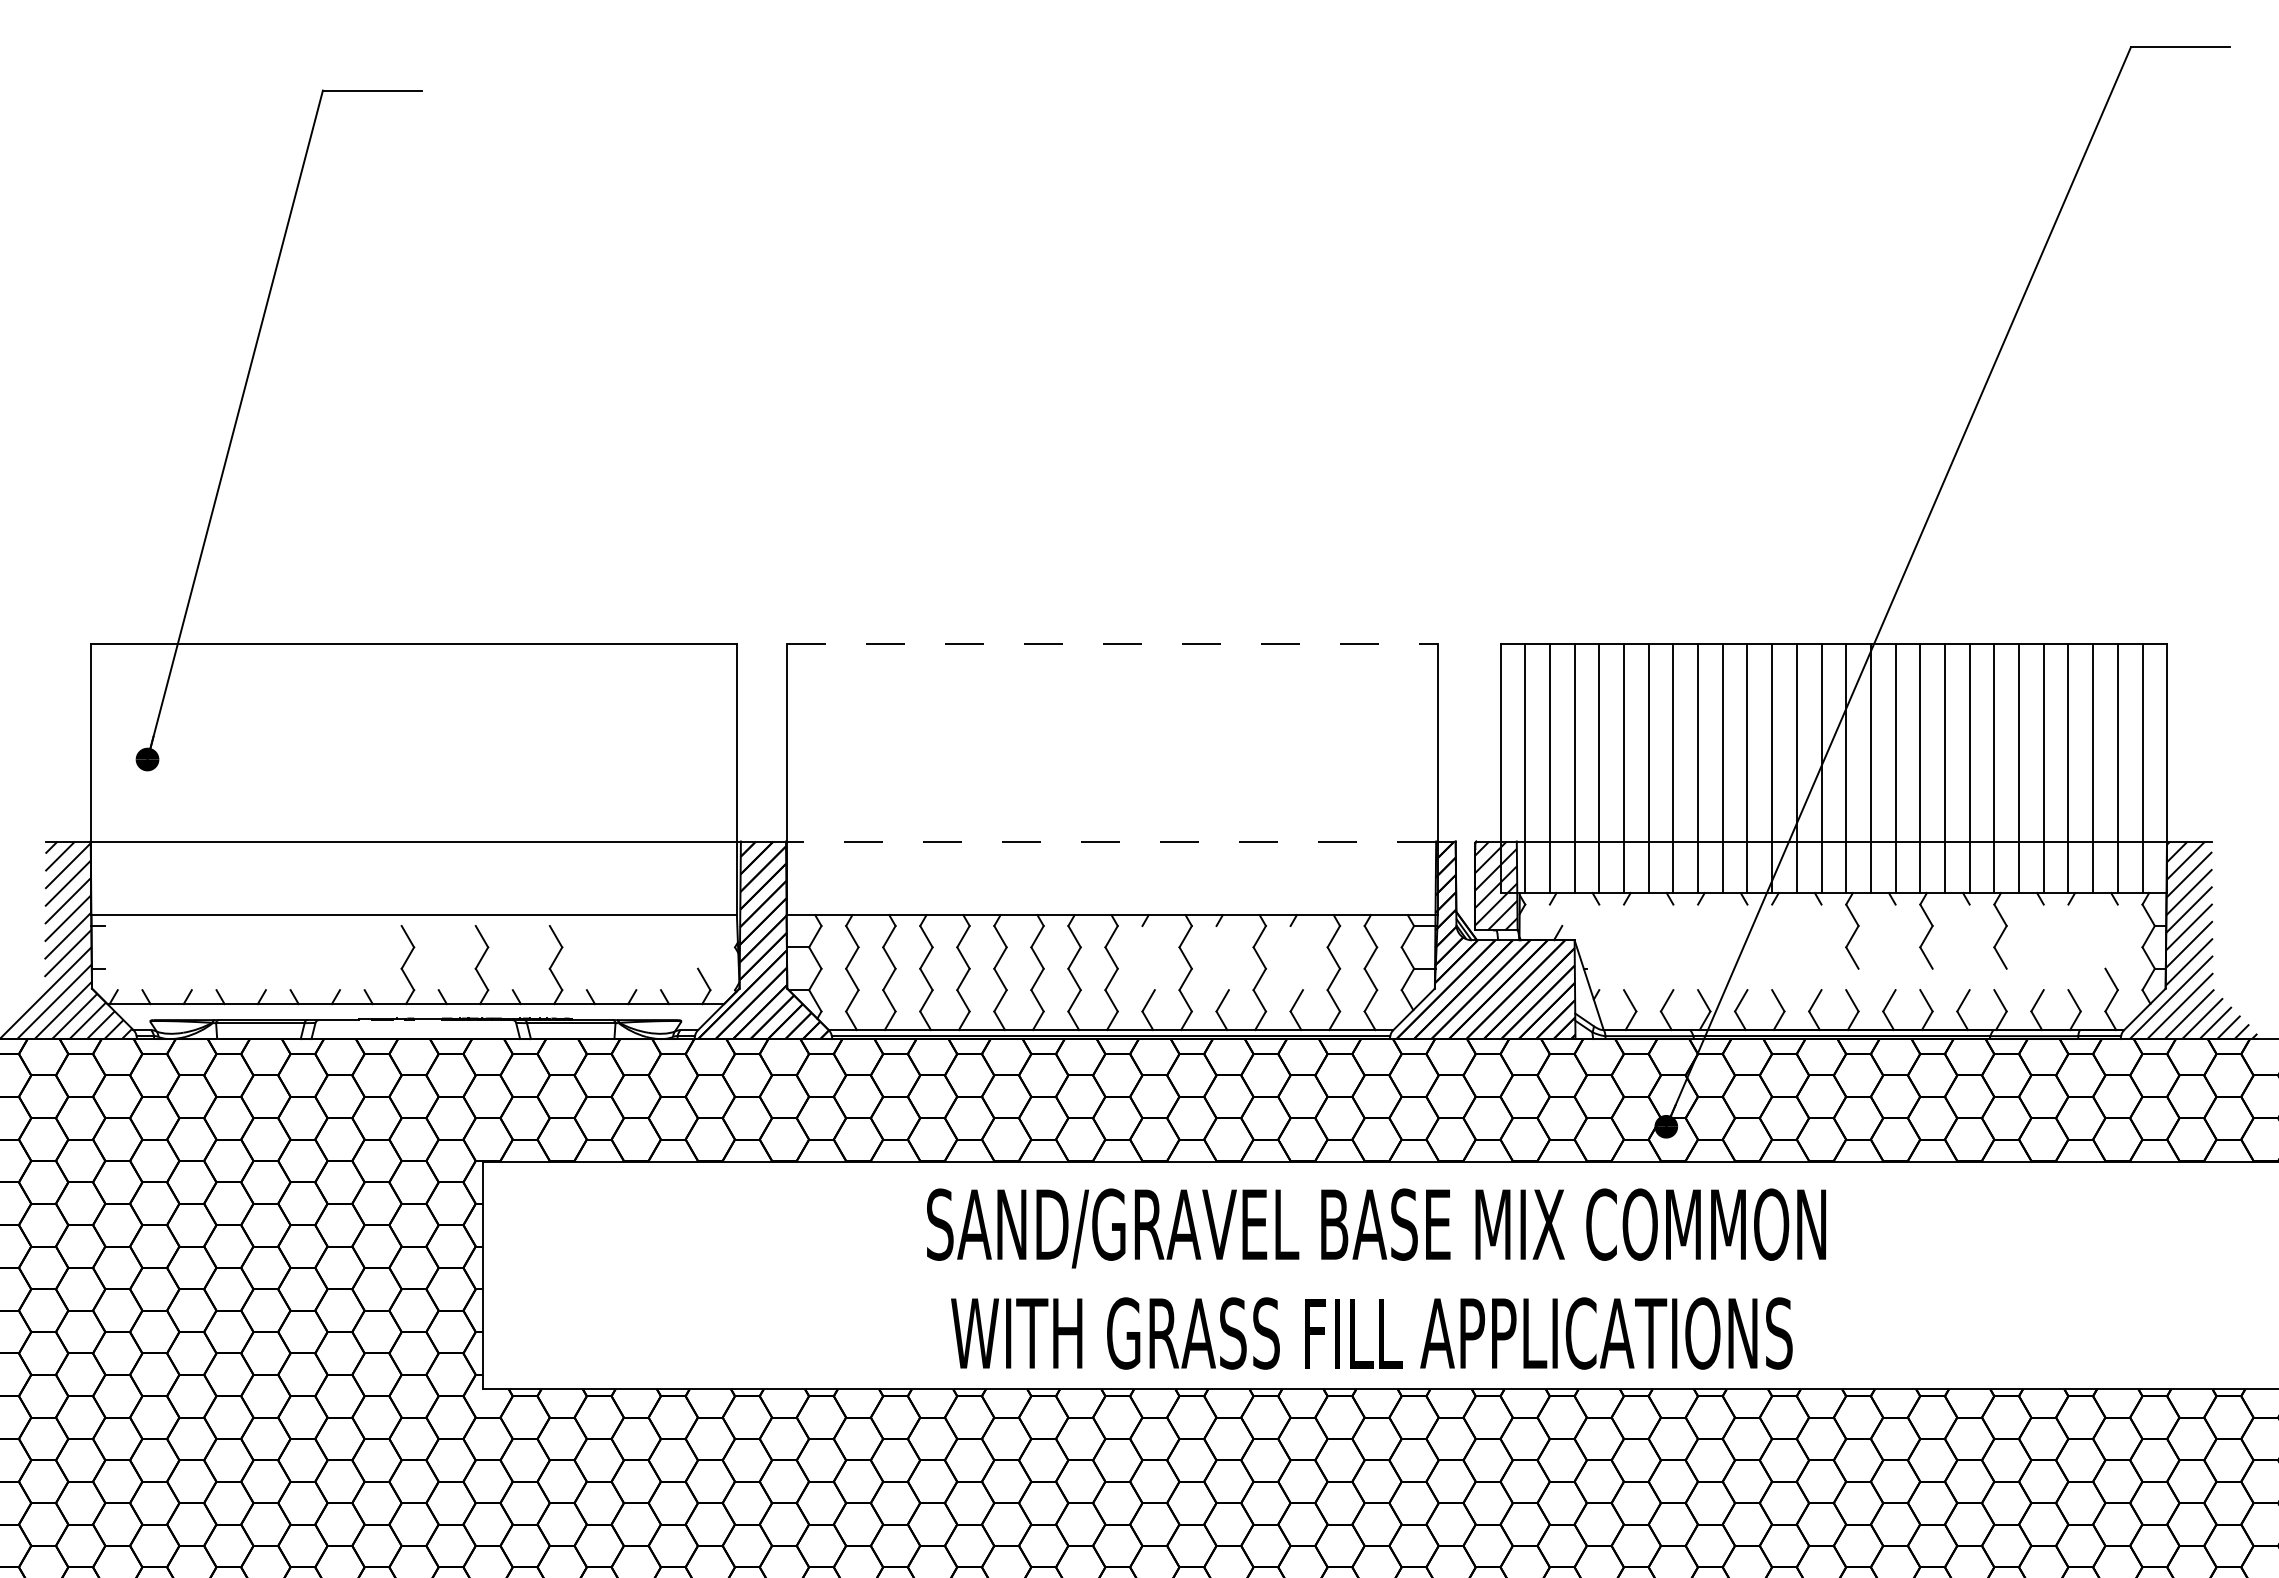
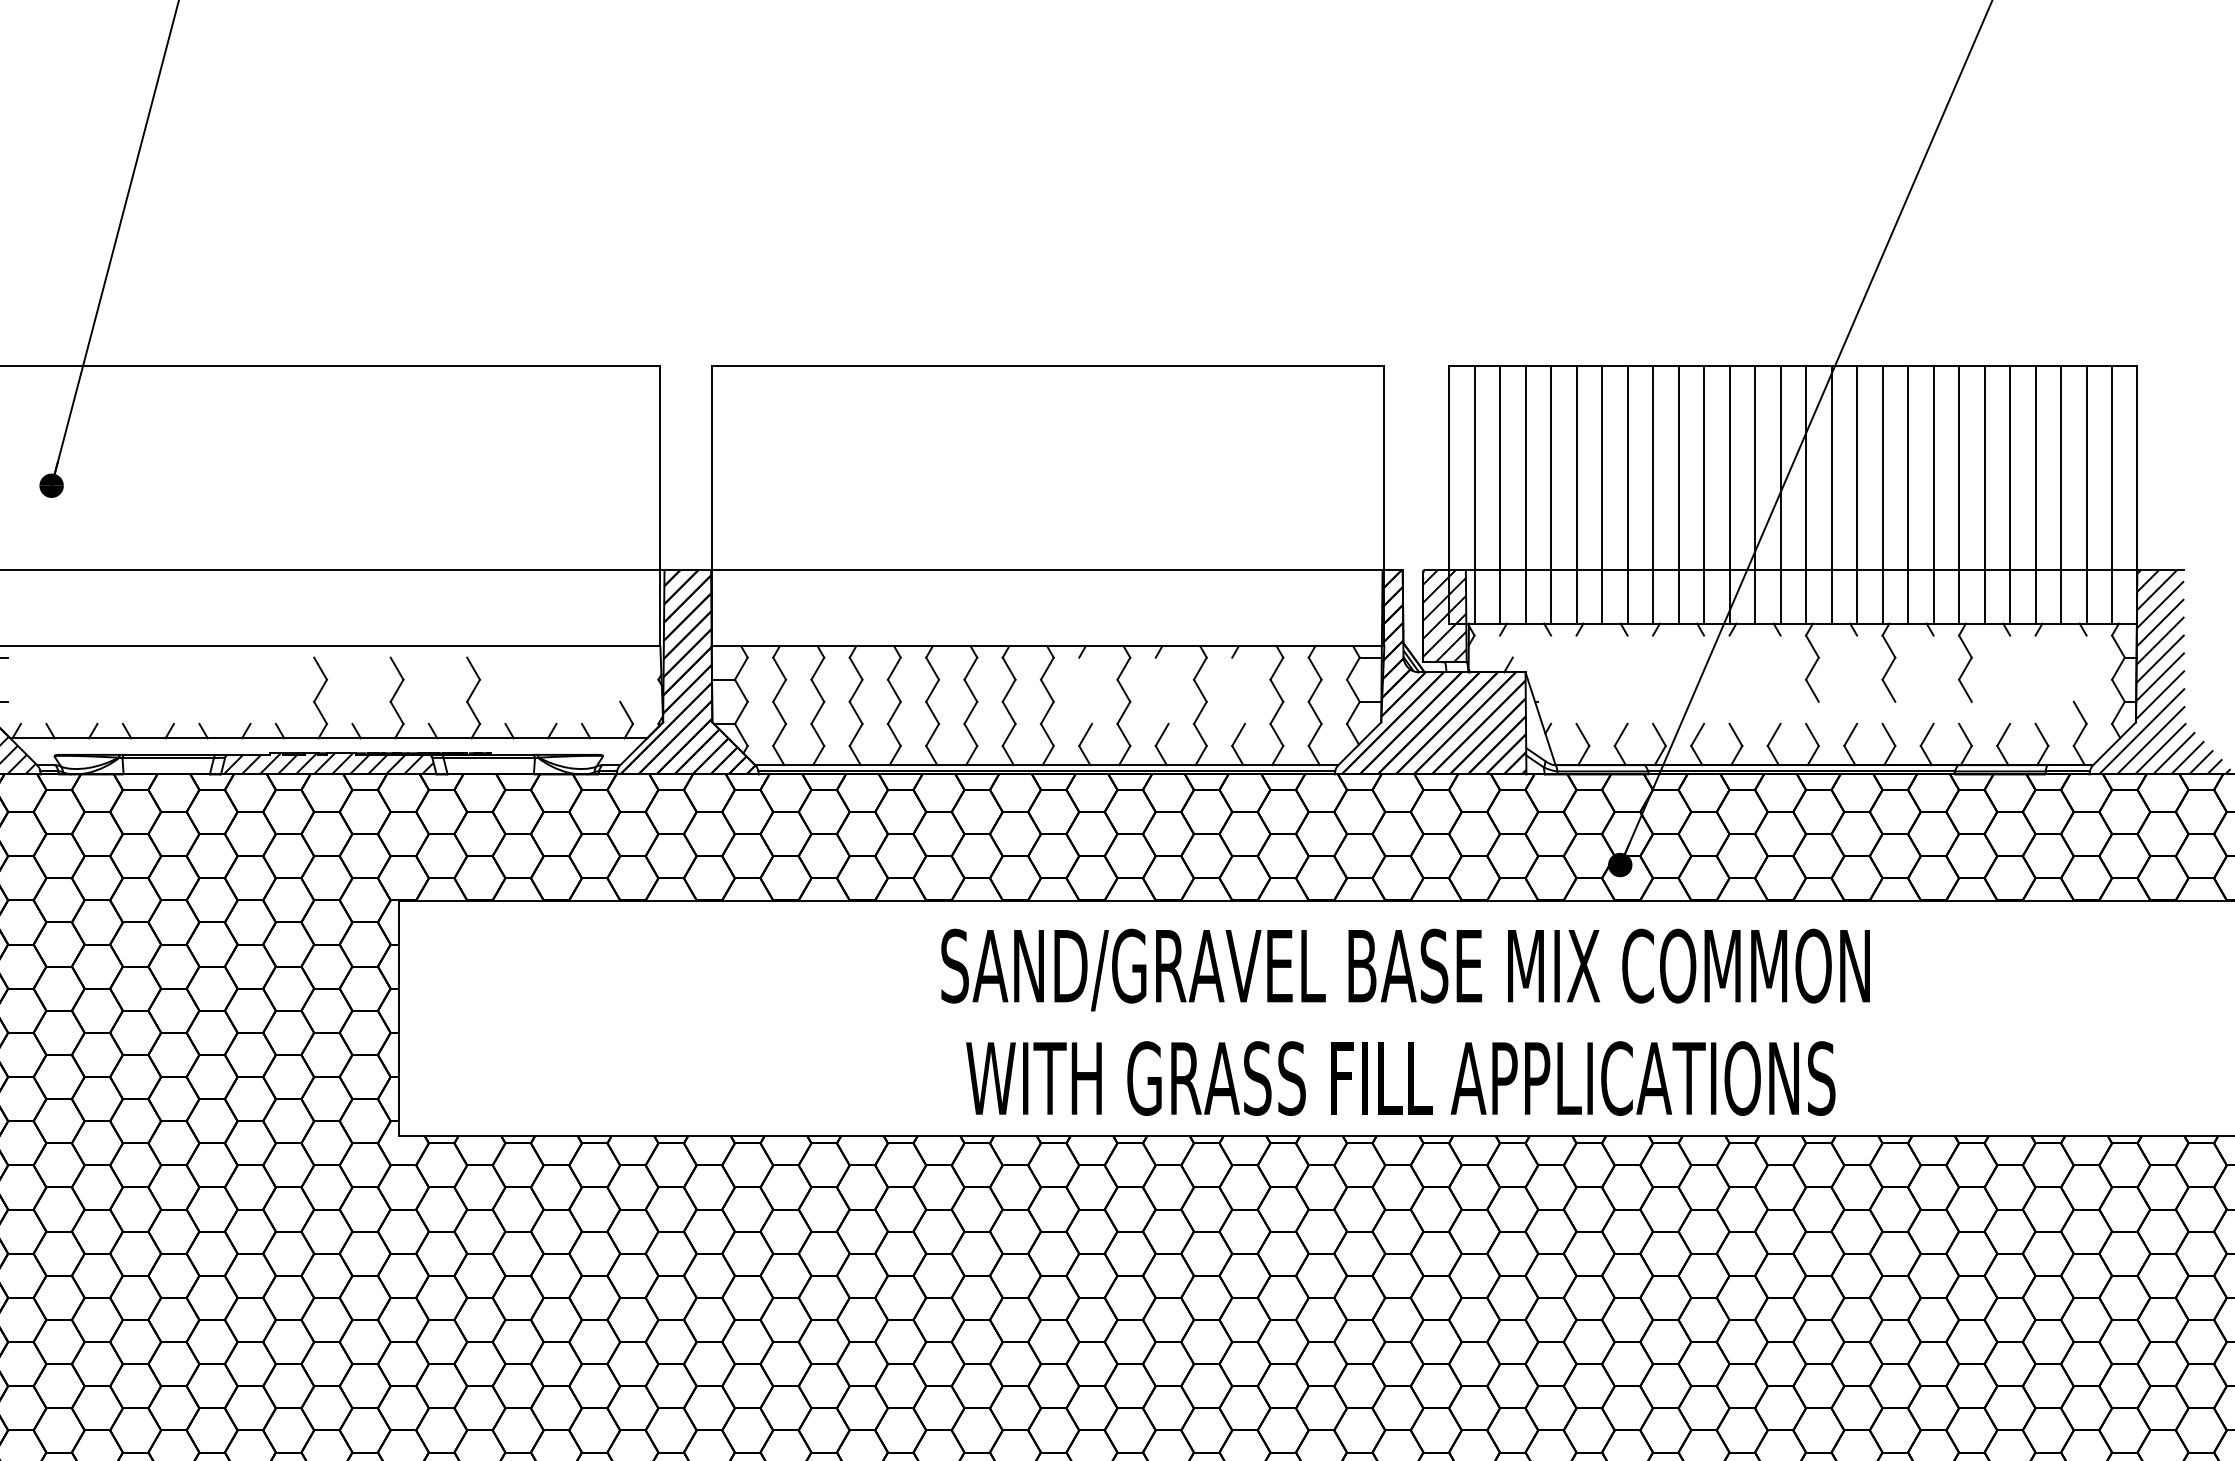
line: (1112, 643) -> (1048, 365), dashed -> solid
line: (1110, 841) -> (1046, 570), dashed -> solid
hatch: (415, 1028) -> (328, 763), added
text: (1376, 1278) -> (1405, 1021), moved

